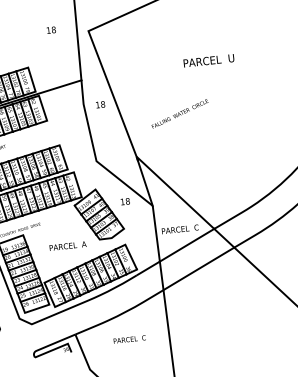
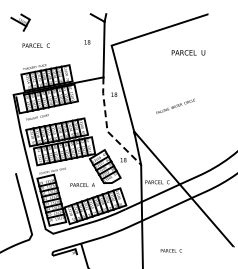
text: (208, 60) -> (188, 52), moved
text: (179, 112) -> (175, 105), moved
line: (96, 156) -> (107, 128), solid -> dashed
text: (128, 339) -> (170, 250), moved

